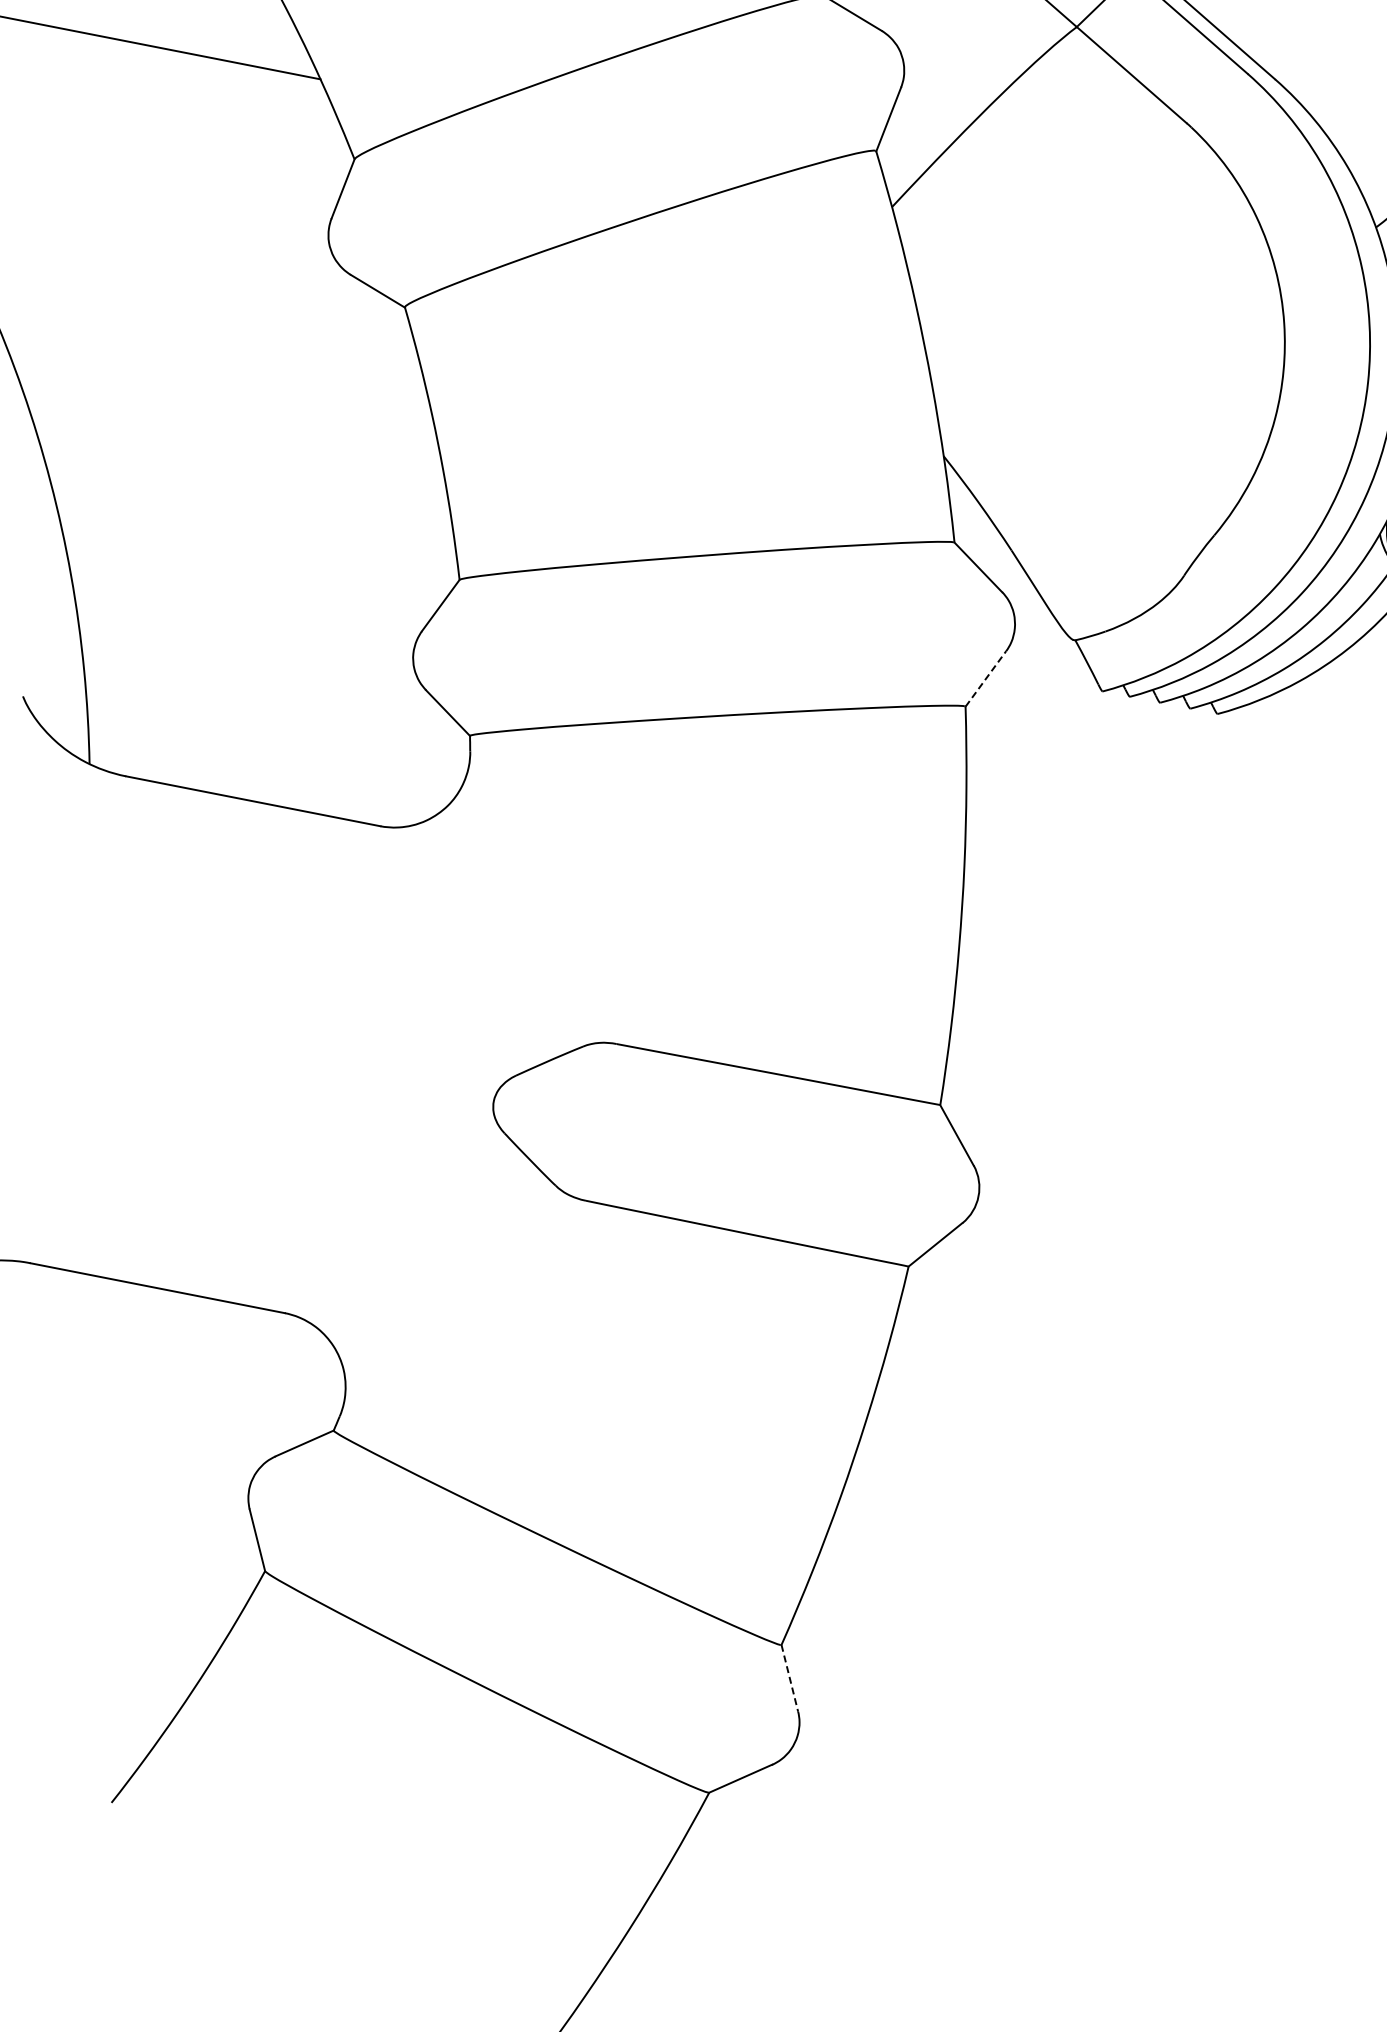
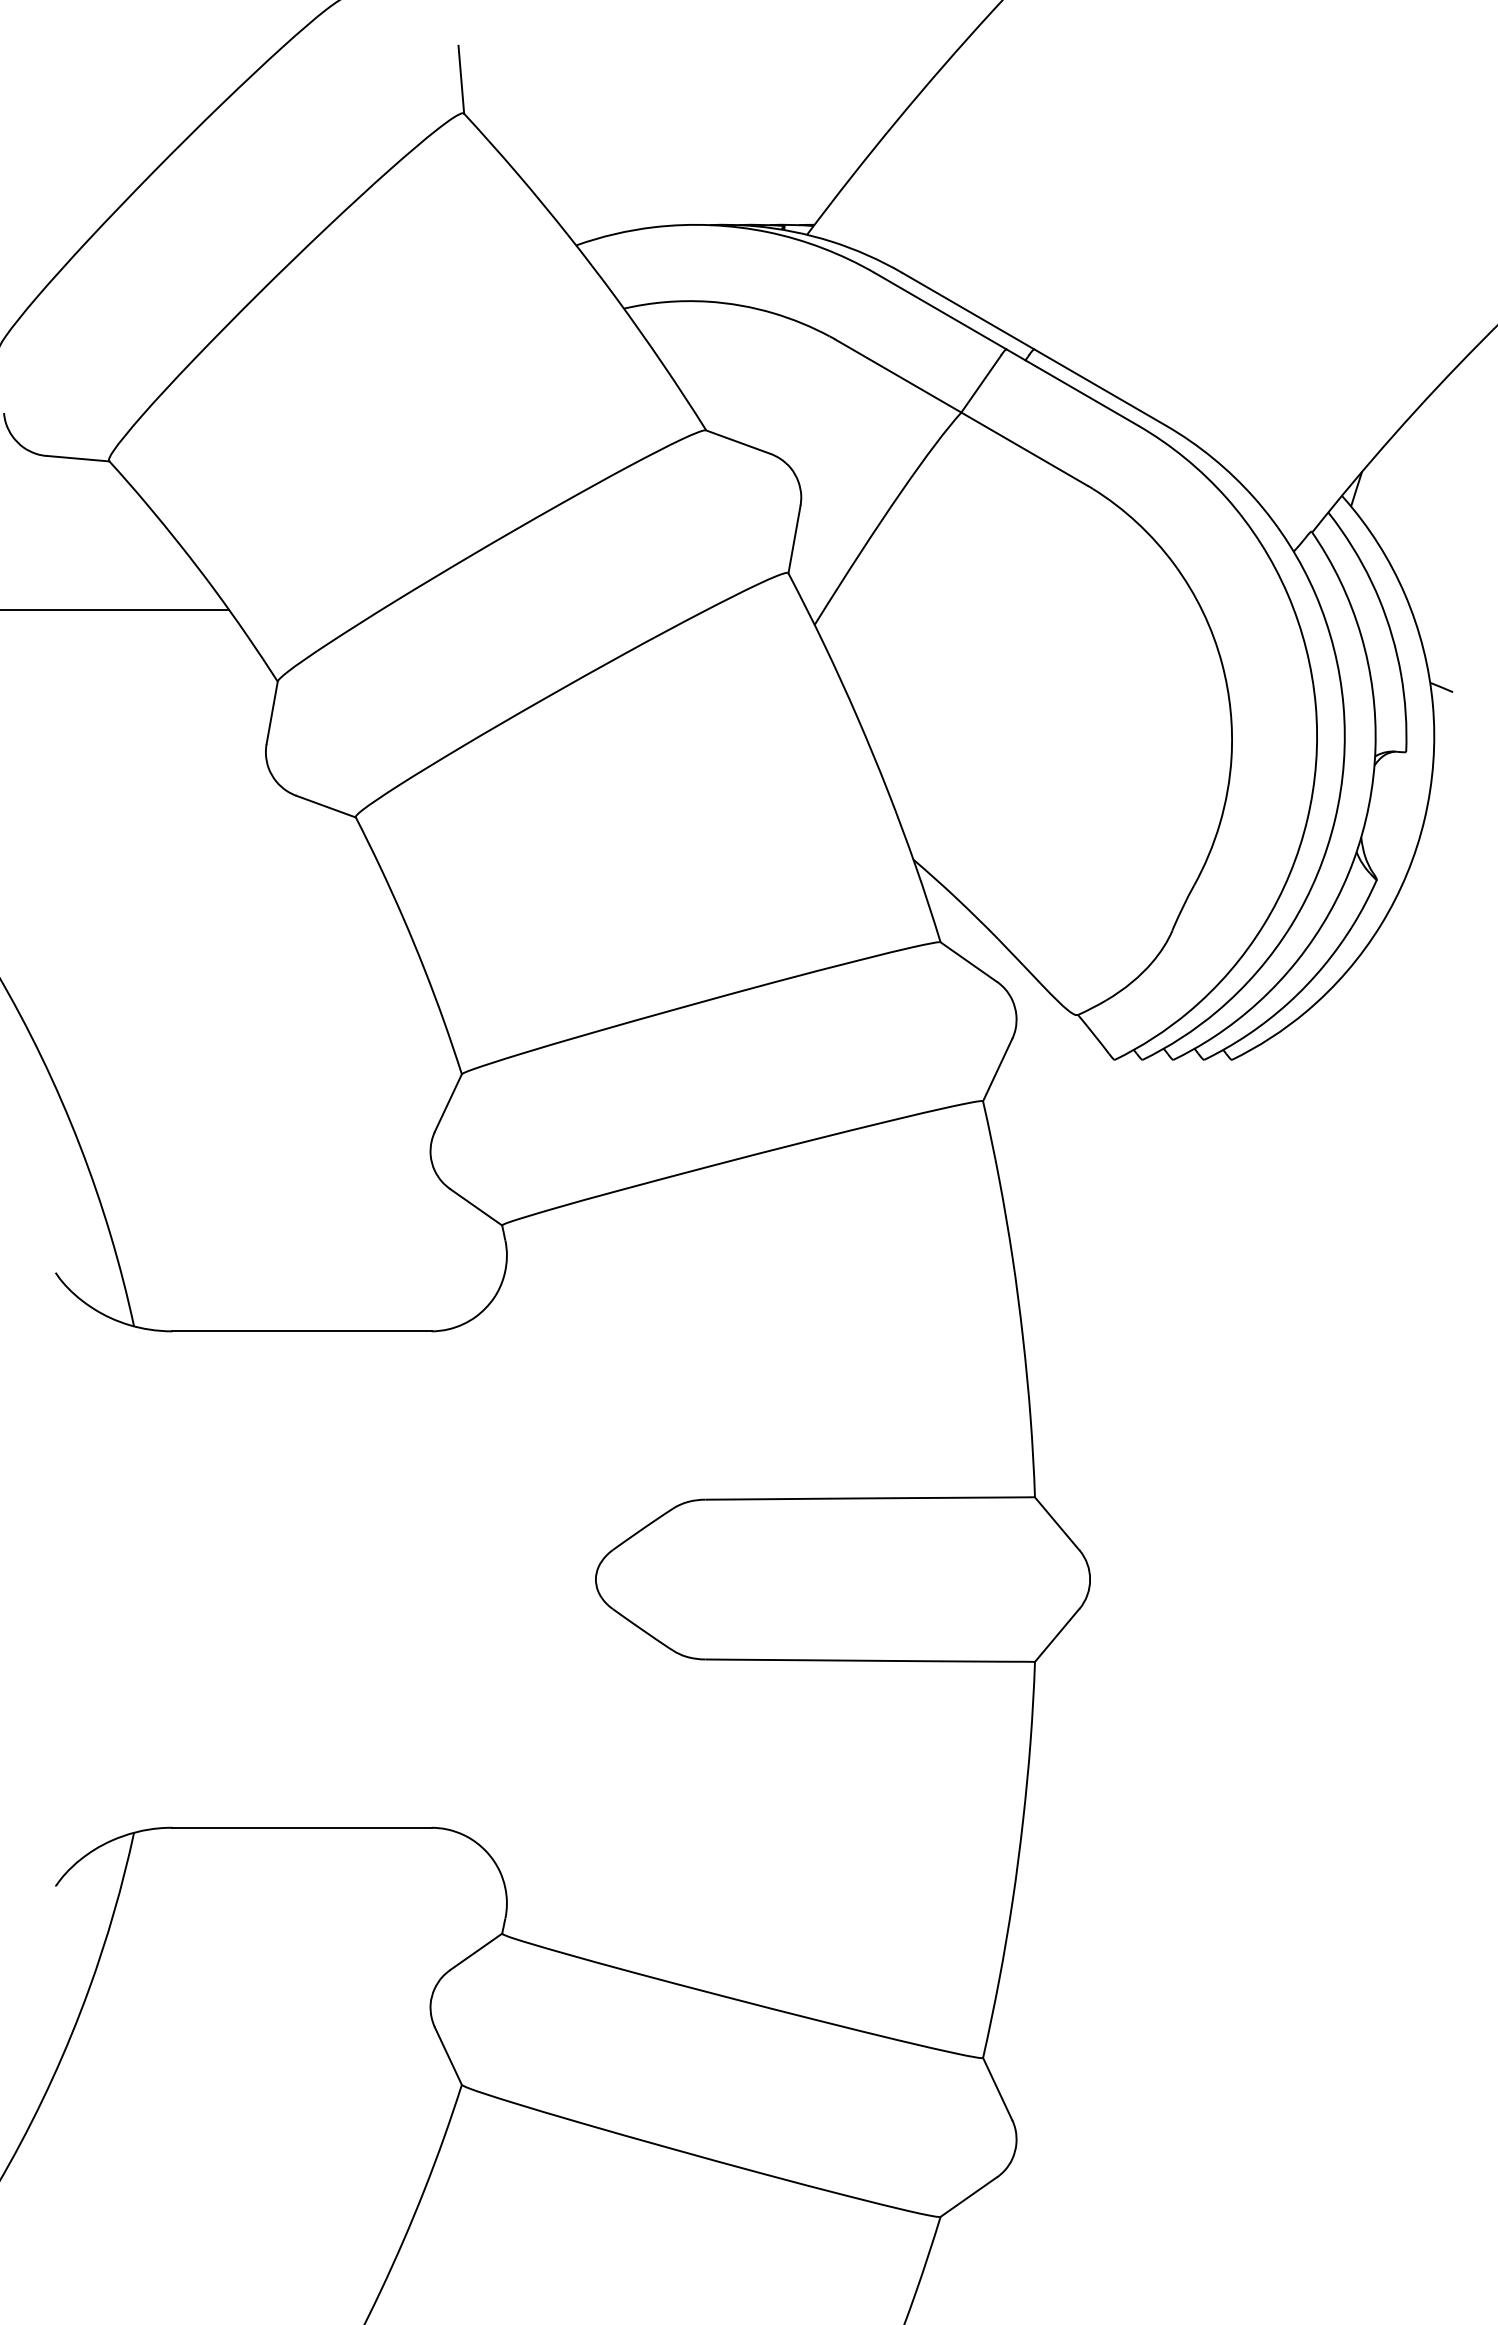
line: (985, 678) -> (997, 1069), dashed -> solid
line: (789, 1678) -> (997, 2089), dashed -> solid

